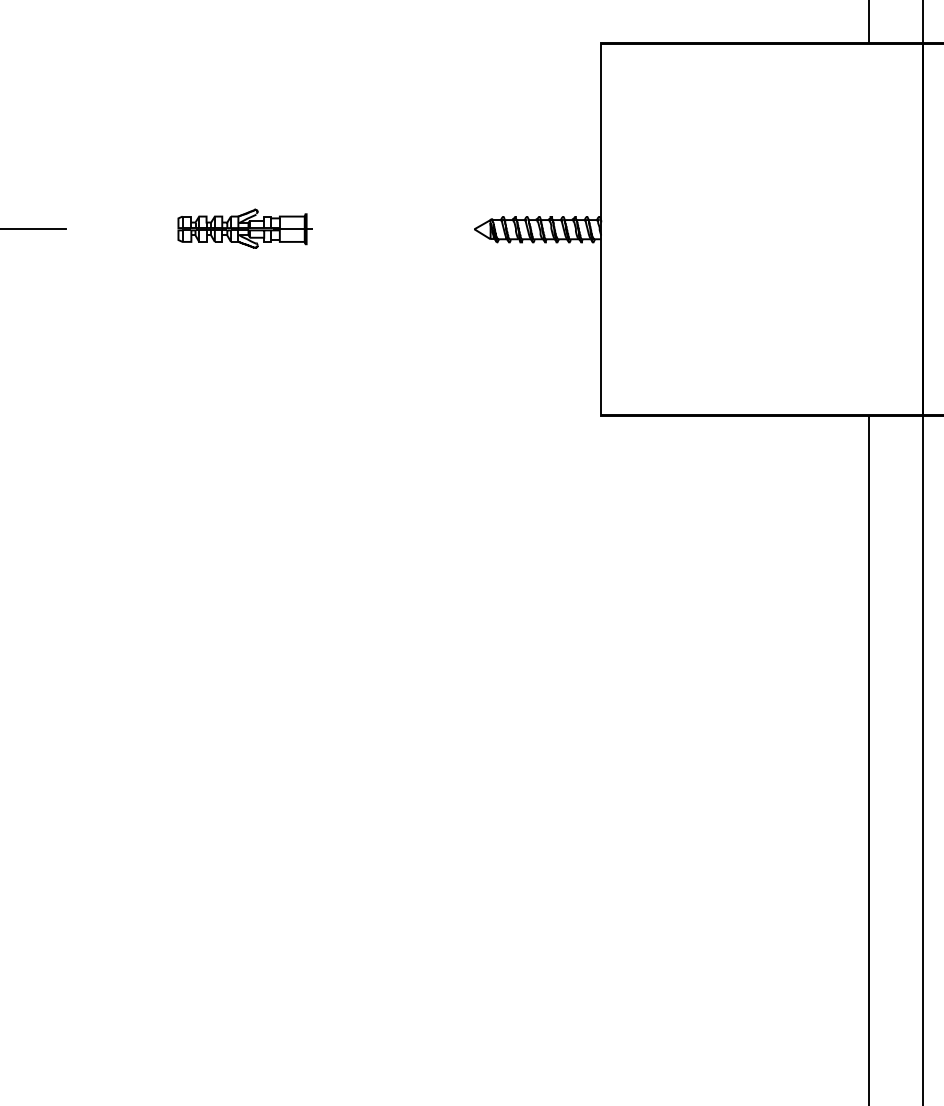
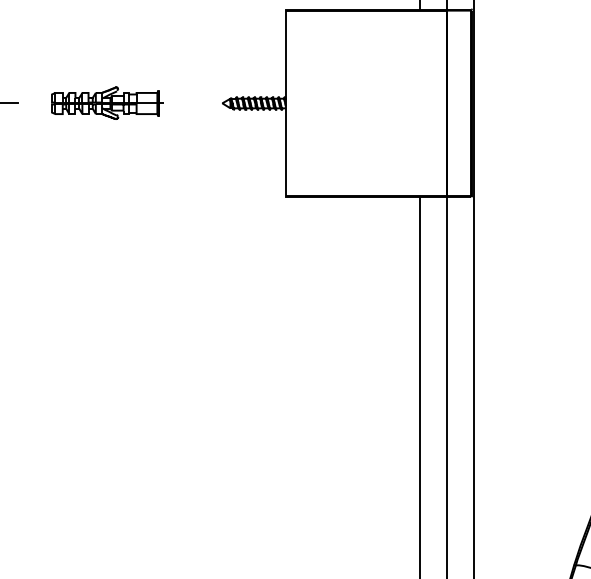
part: (244, 227) -> (107, 102), size x1.67

